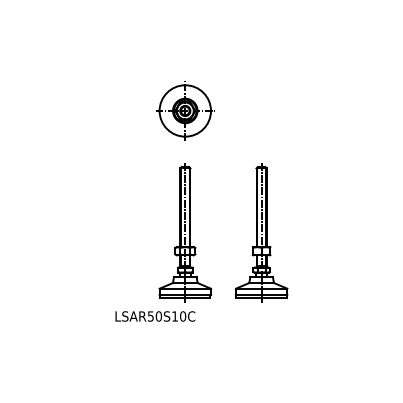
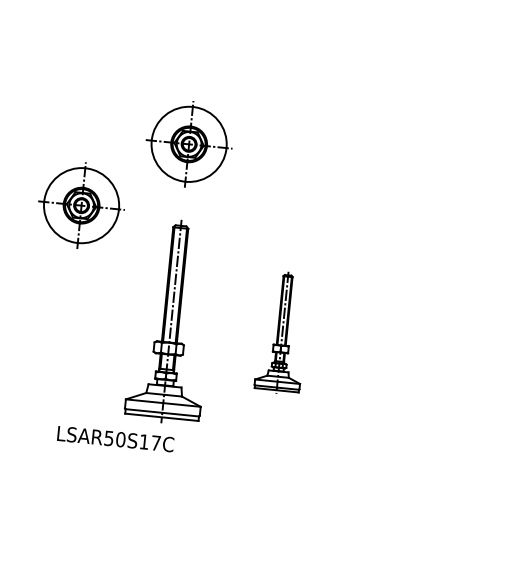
part: (116, 159) -> (81, 205), added
part: (261, 232) -> (282, 332), size x0.6
text: (183, 316) -> (156, 443), LSAR50S10C -> LSAR50S17C

